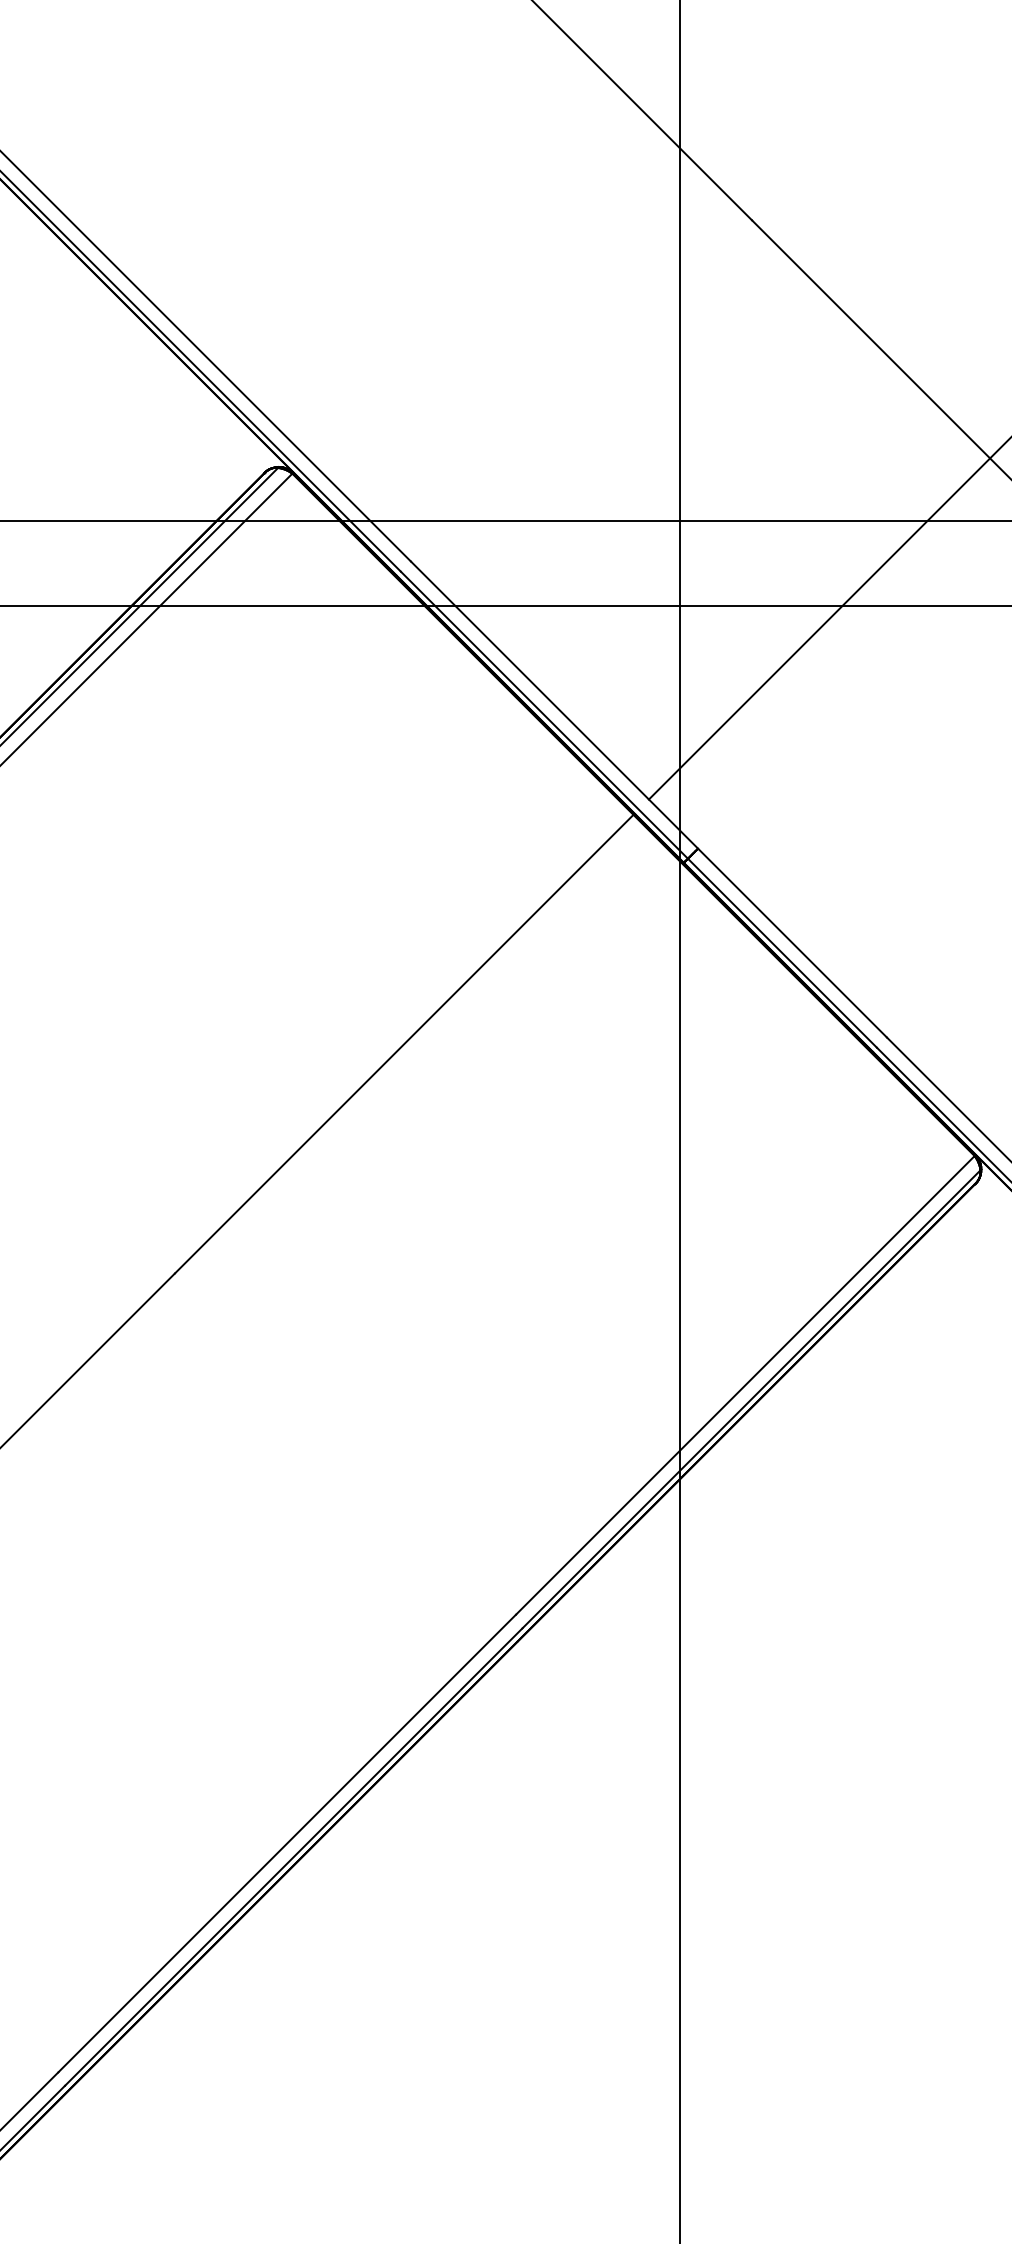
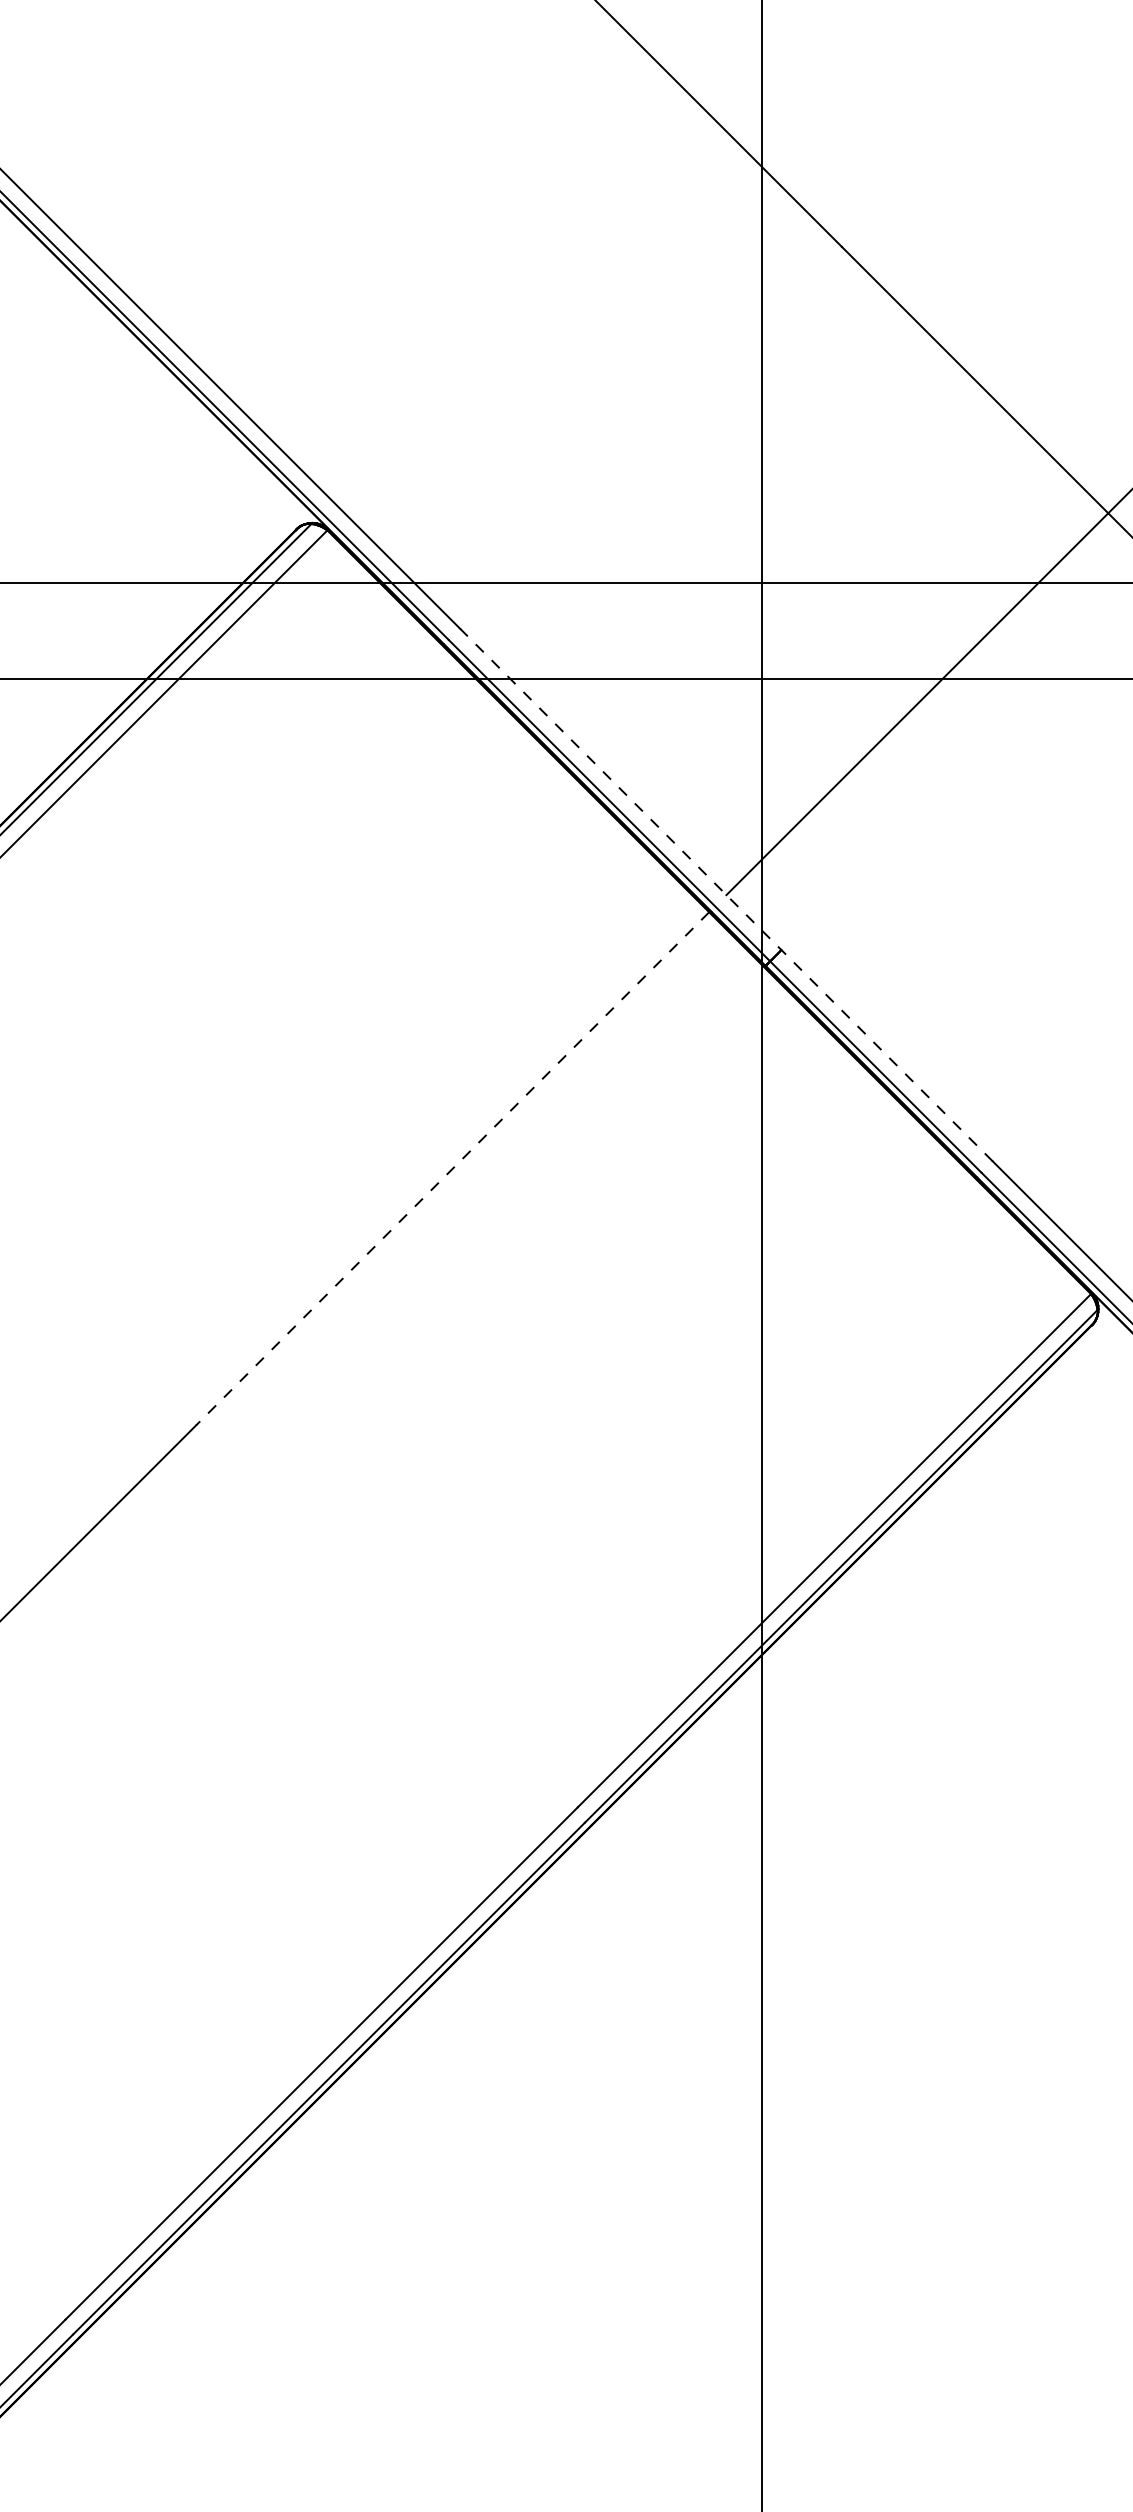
line: (648, 799) -> (725, 895), solid -> dashed
line: (403, 1044) -> (451, 1169), solid -> dashed

